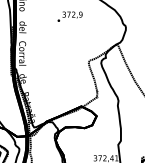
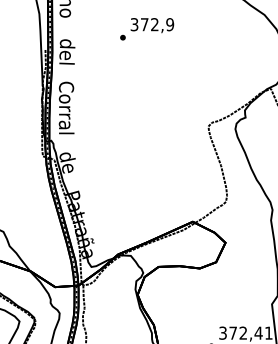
text: (69, 16) -> (145, 28), moved

